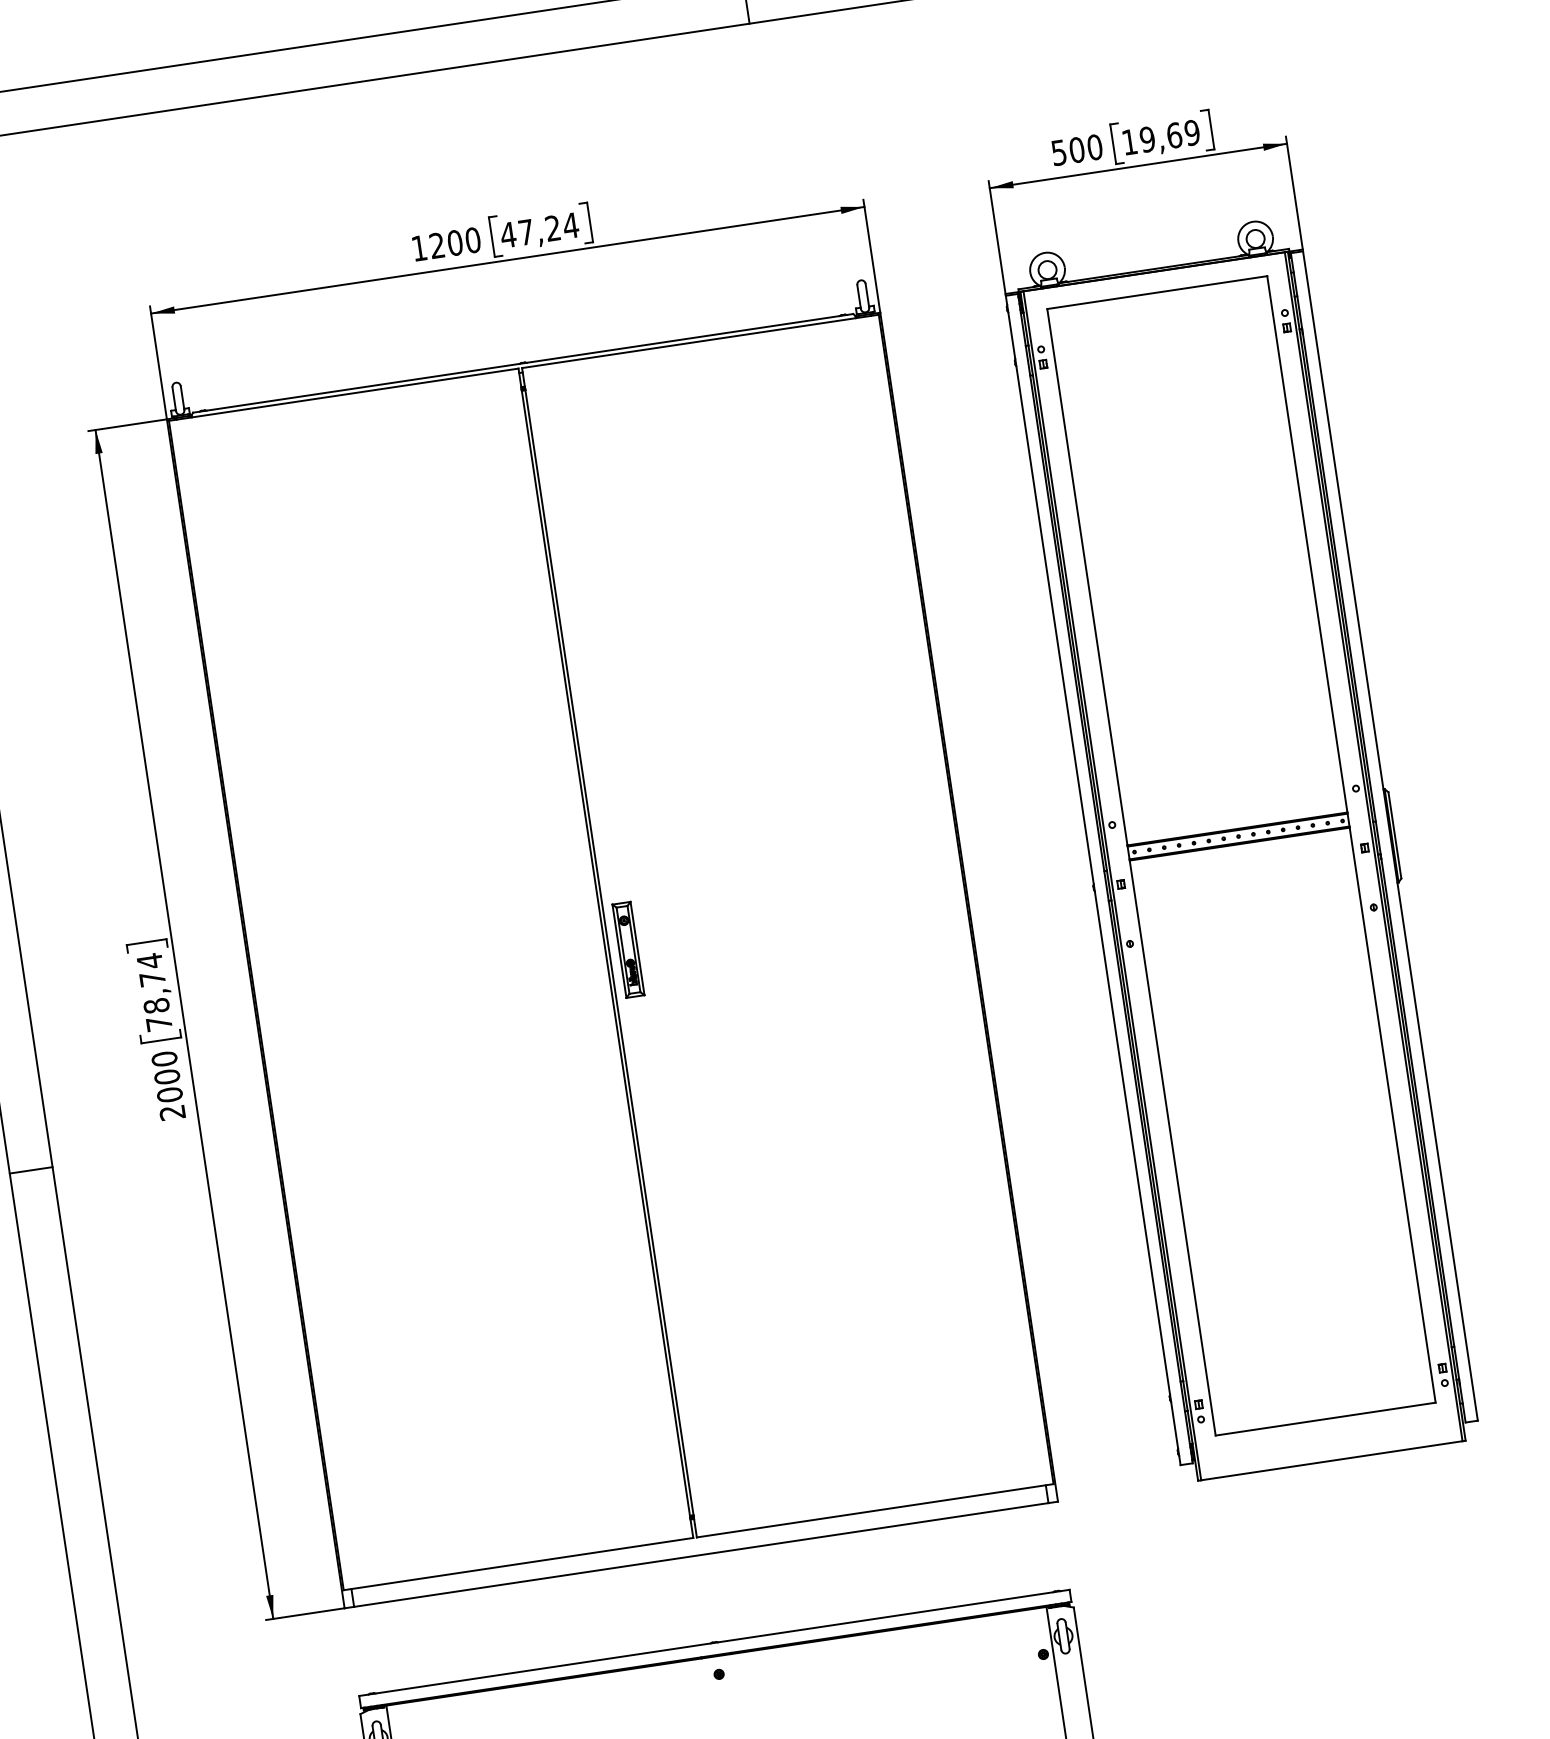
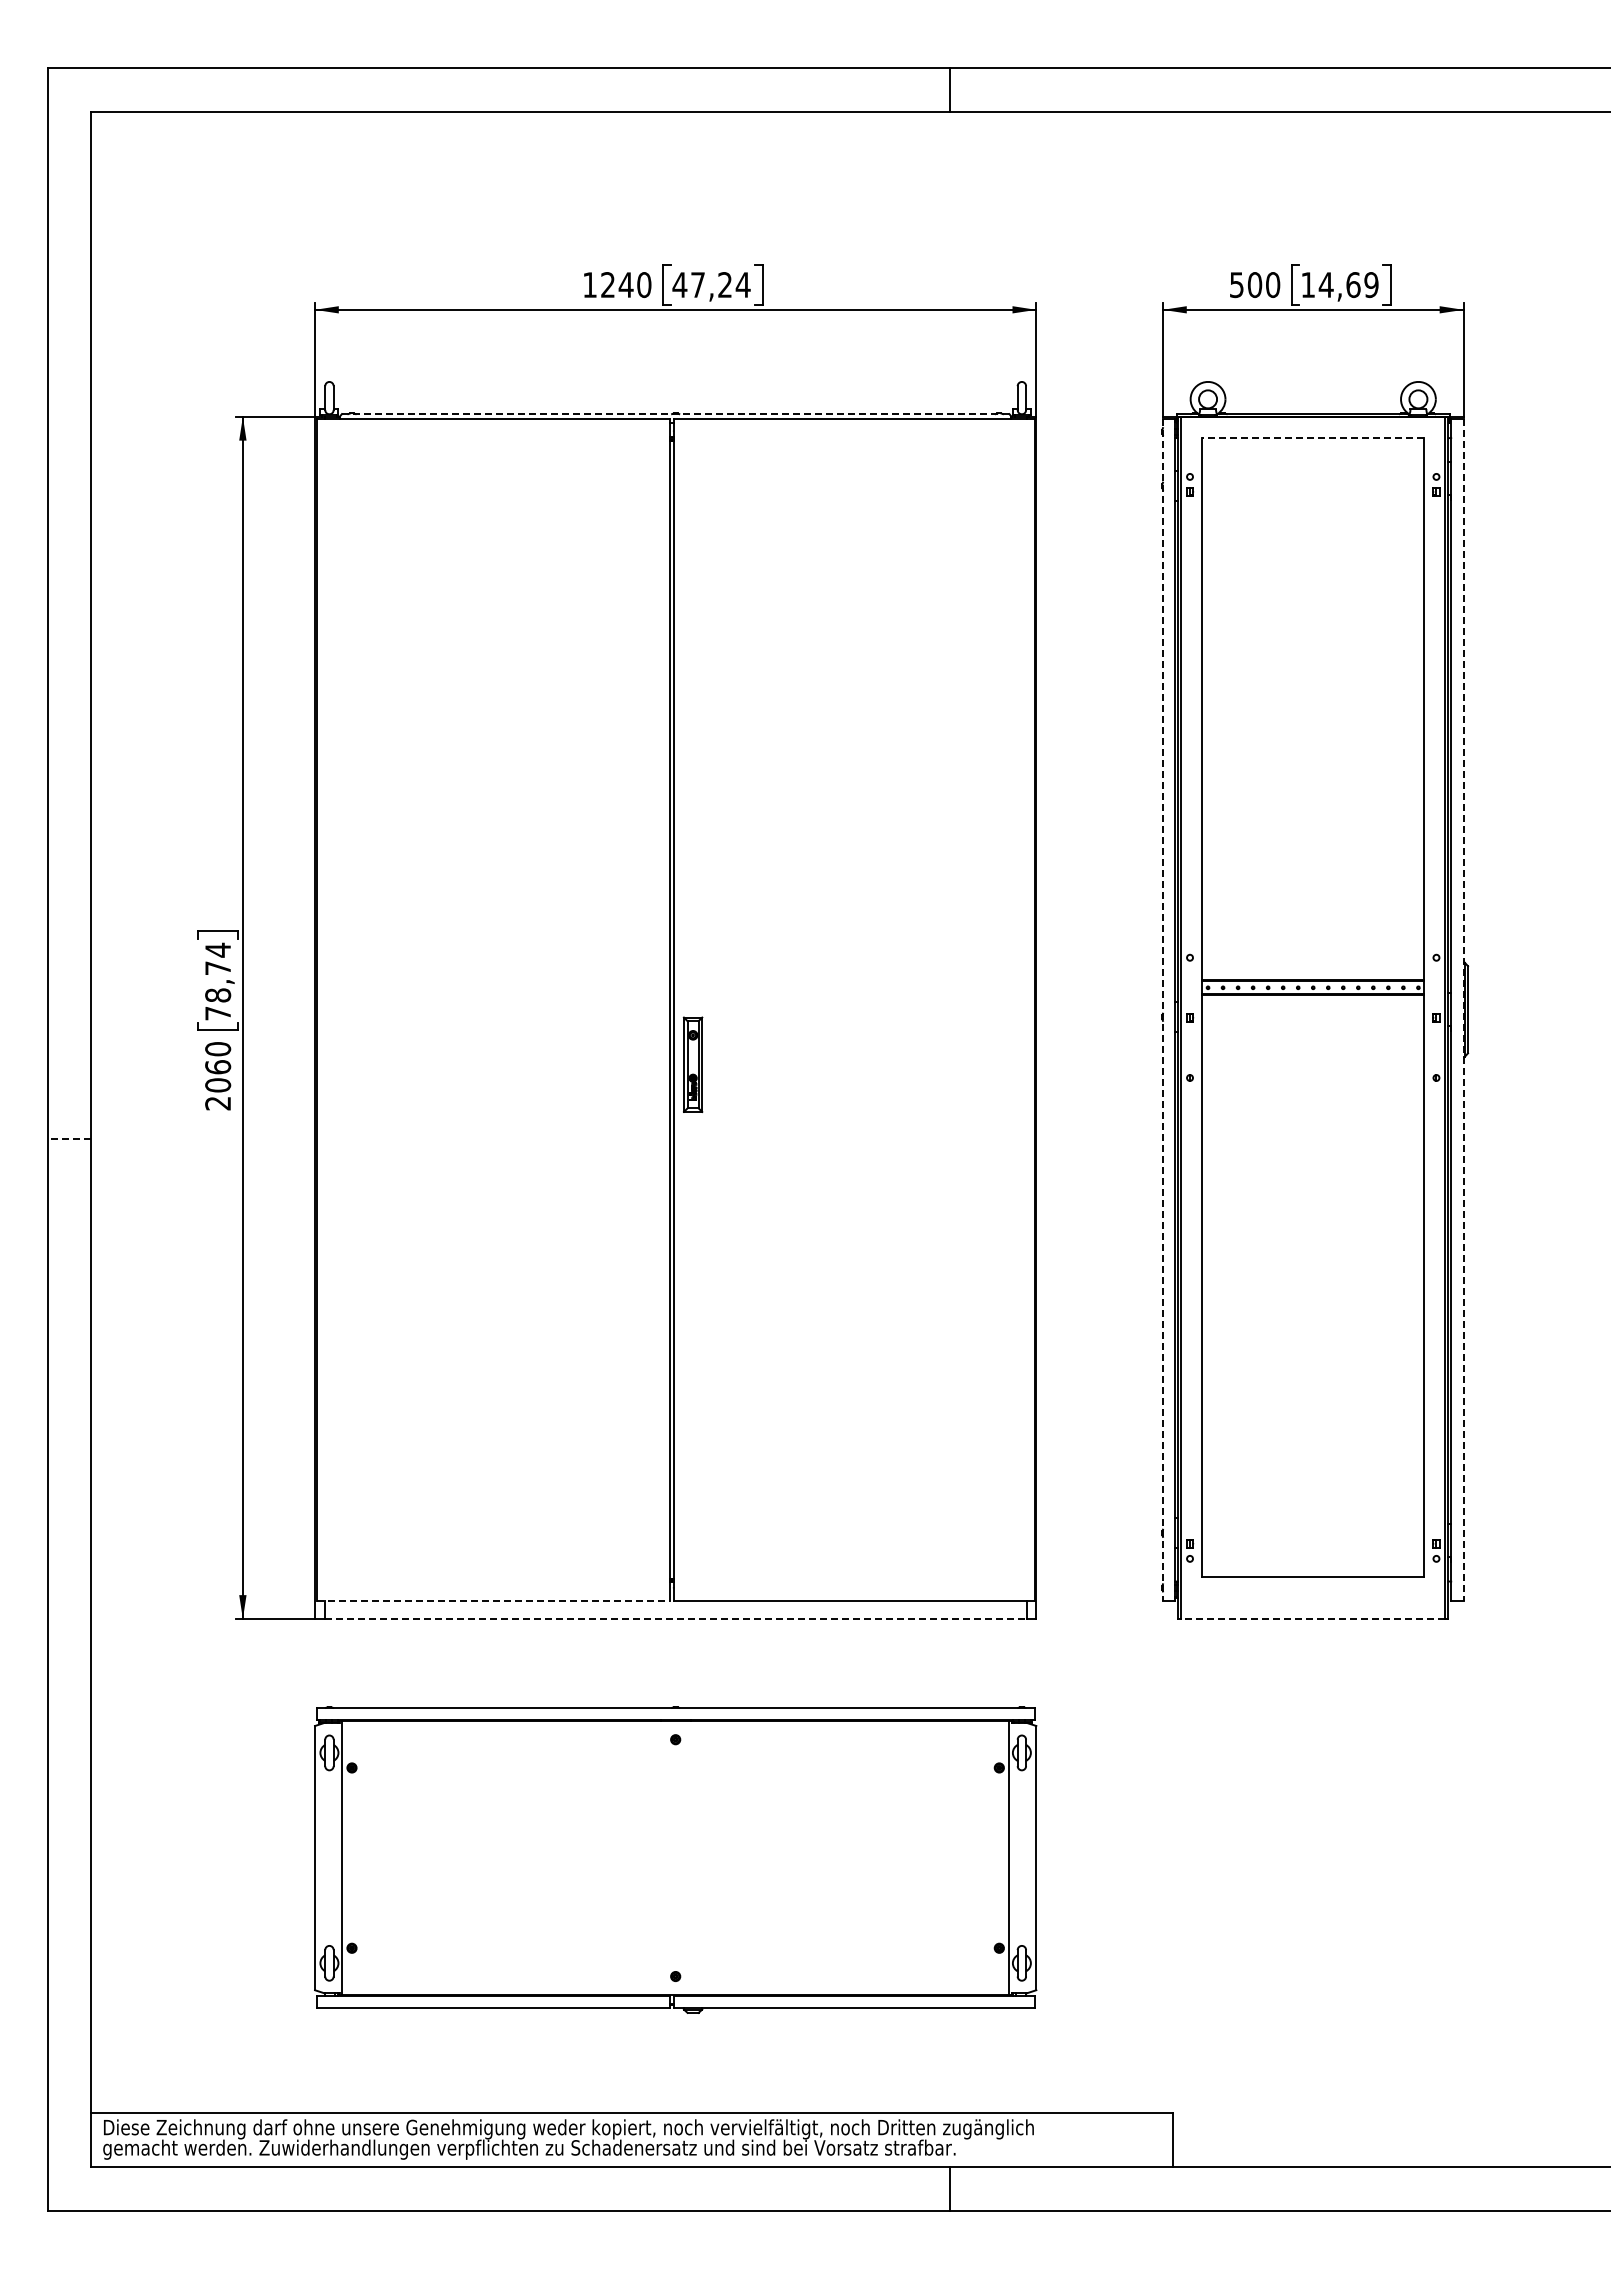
text: (1146, 140) -> (1325, 285), 19,69 -> 14,69
text: (454, 243) -> (625, 285), 1200 -> 1240
line: (1156, 292) -> (1312, 437), solid -> dashed
line: (523, 363) -> (675, 414), solid -> dashed
line: (1390, 836) -> (1463, 1010), solid -> dashed
line: (1092, 881) -> (1162, 1010), solid -> dashed
part: (627, 949) -> (692, 1064), moved
text: (166, 1077) -> (217, 1067), 2000 -> 2060
line: (30, 1170) -> (69, 1139), solid -> dashed
line: (1331, 1460) -> (1312, 1618), solid -> dashed
line: (702, 1554) -> (676, 1618), solid -> dashed
line: (518, 1563) -> (493, 1600), solid -> dashed

